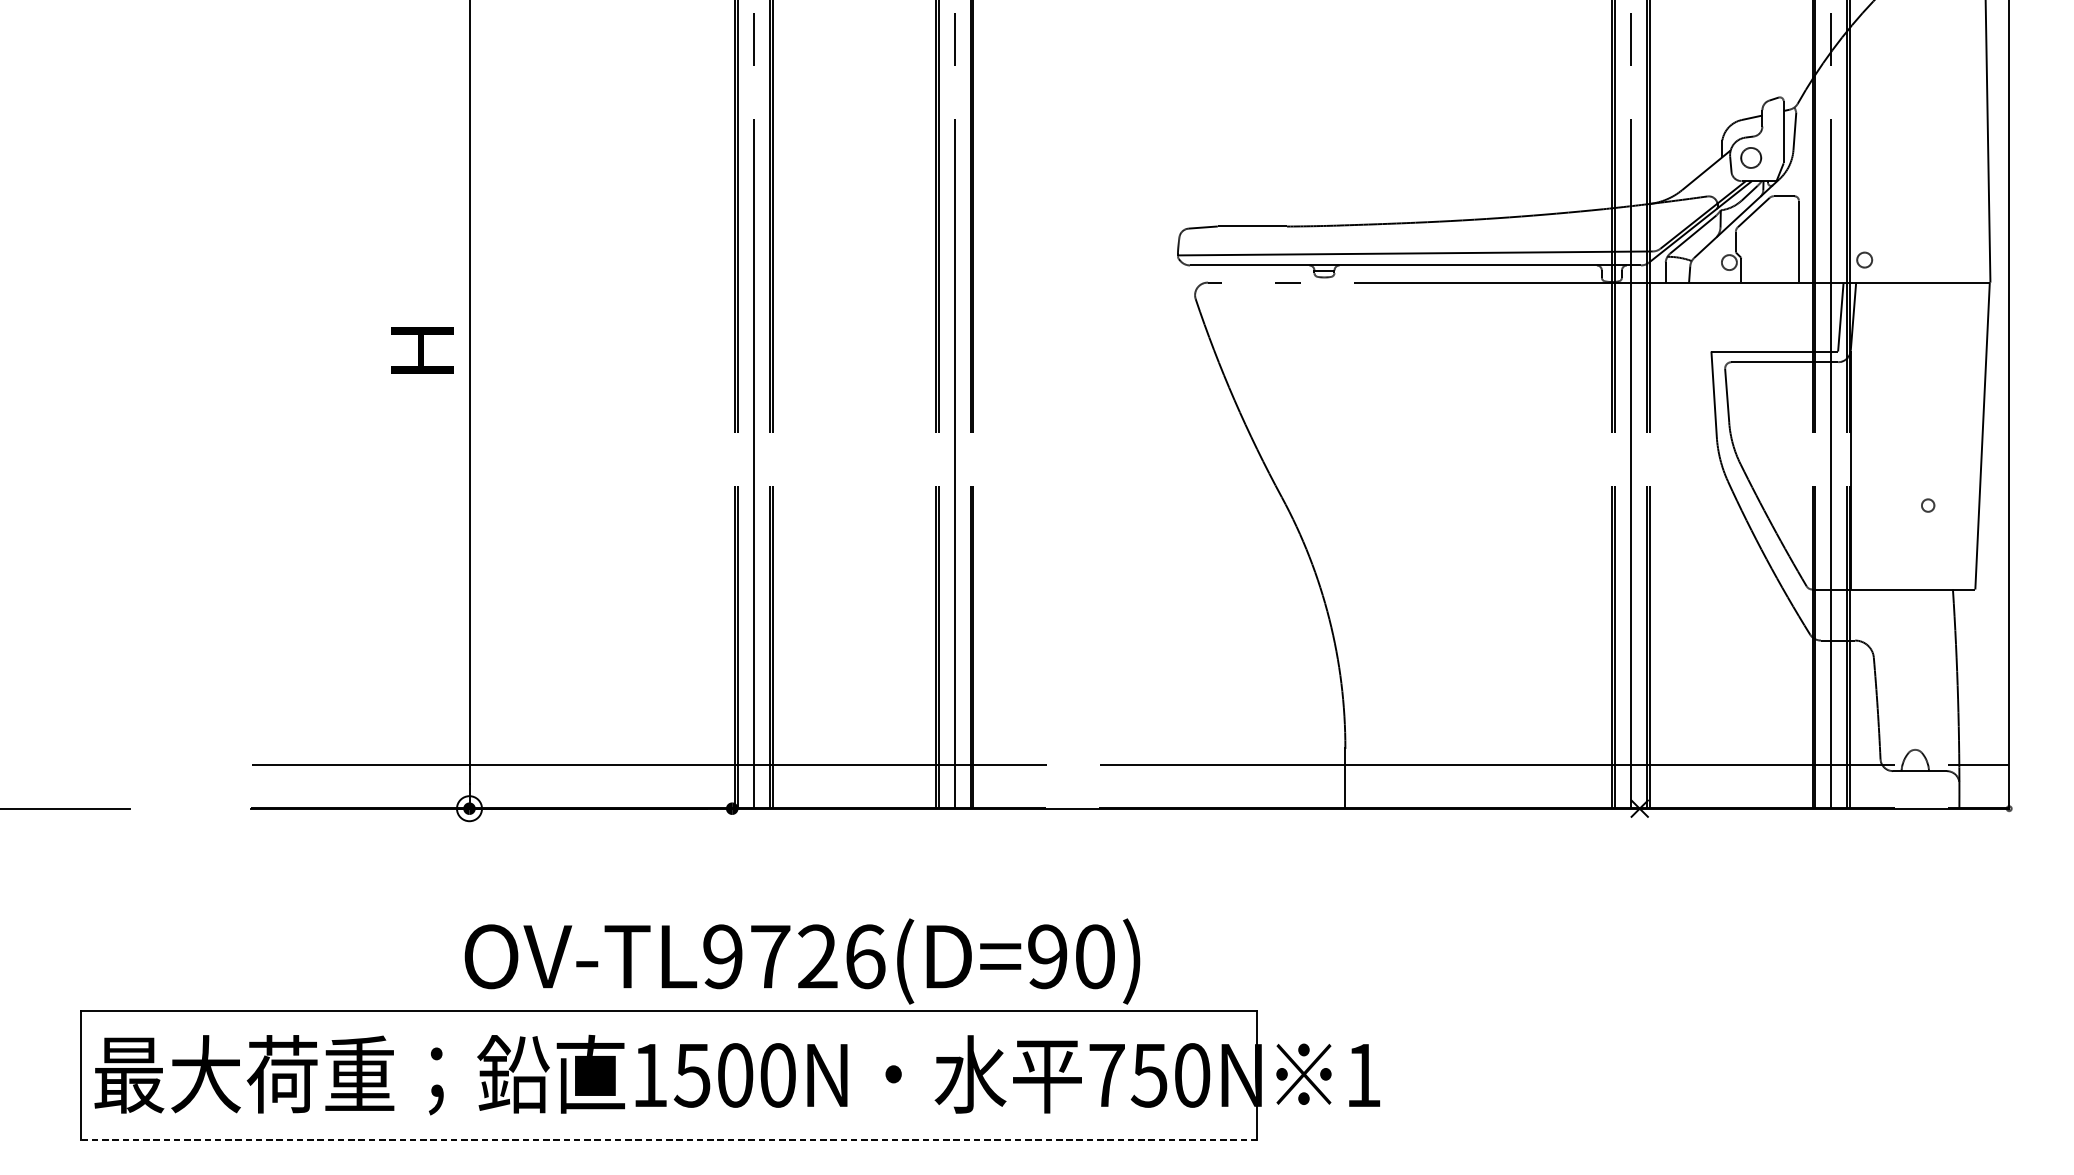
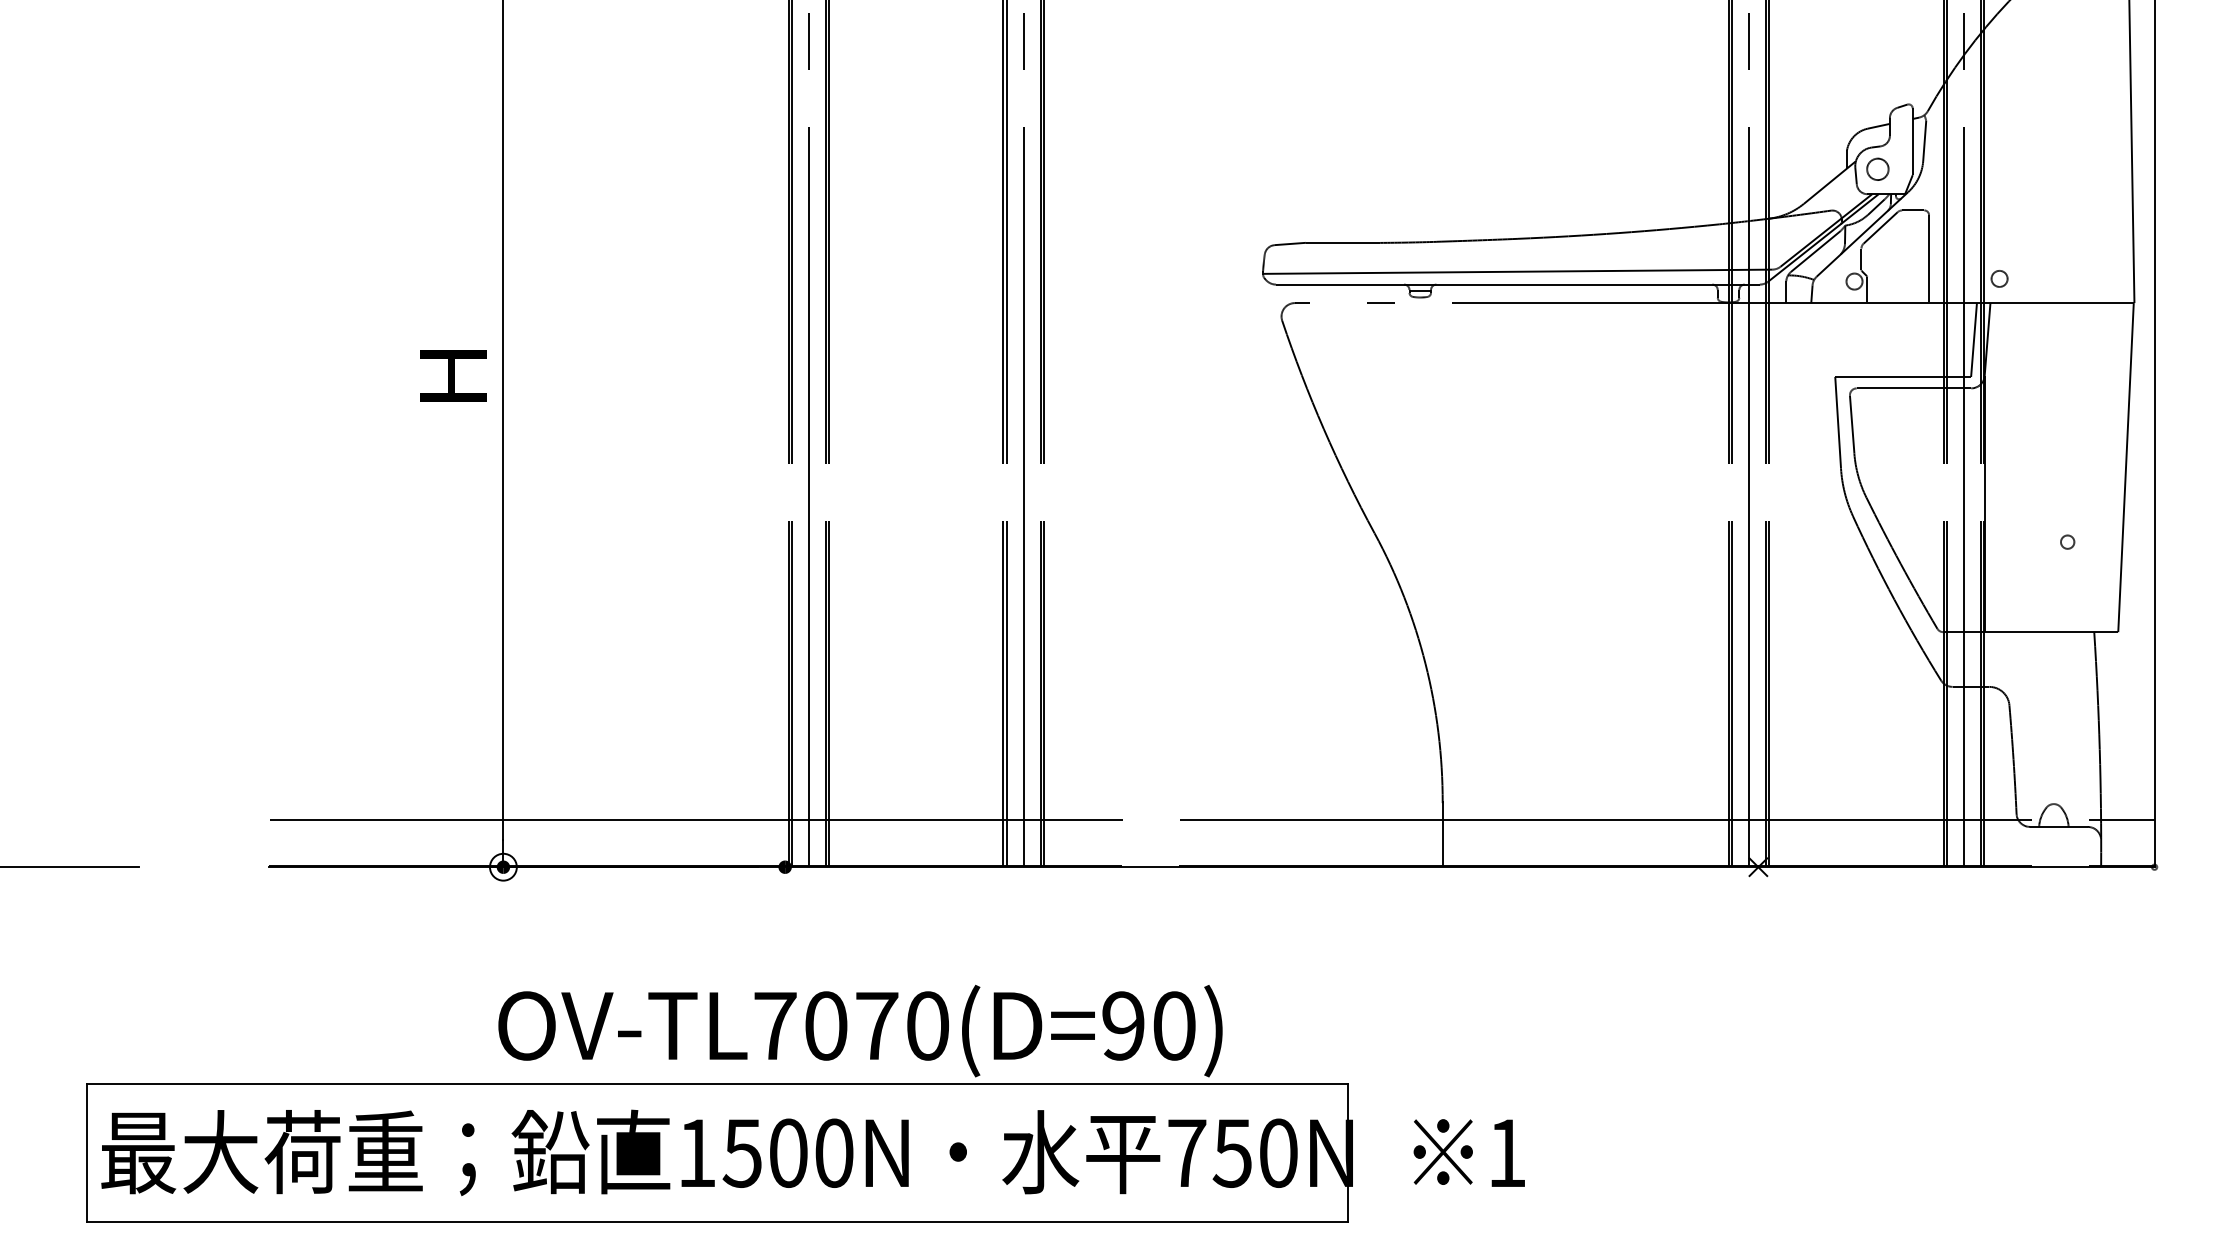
text: (794, 956) -> (851, 1025), OV-TL9726(D=90) -> OV-TL7070(D=90)
text: (1327, 1074) -> (1468, 1152), moved
line: (669, 1140) -> (717, 1222), dashed -> solid

